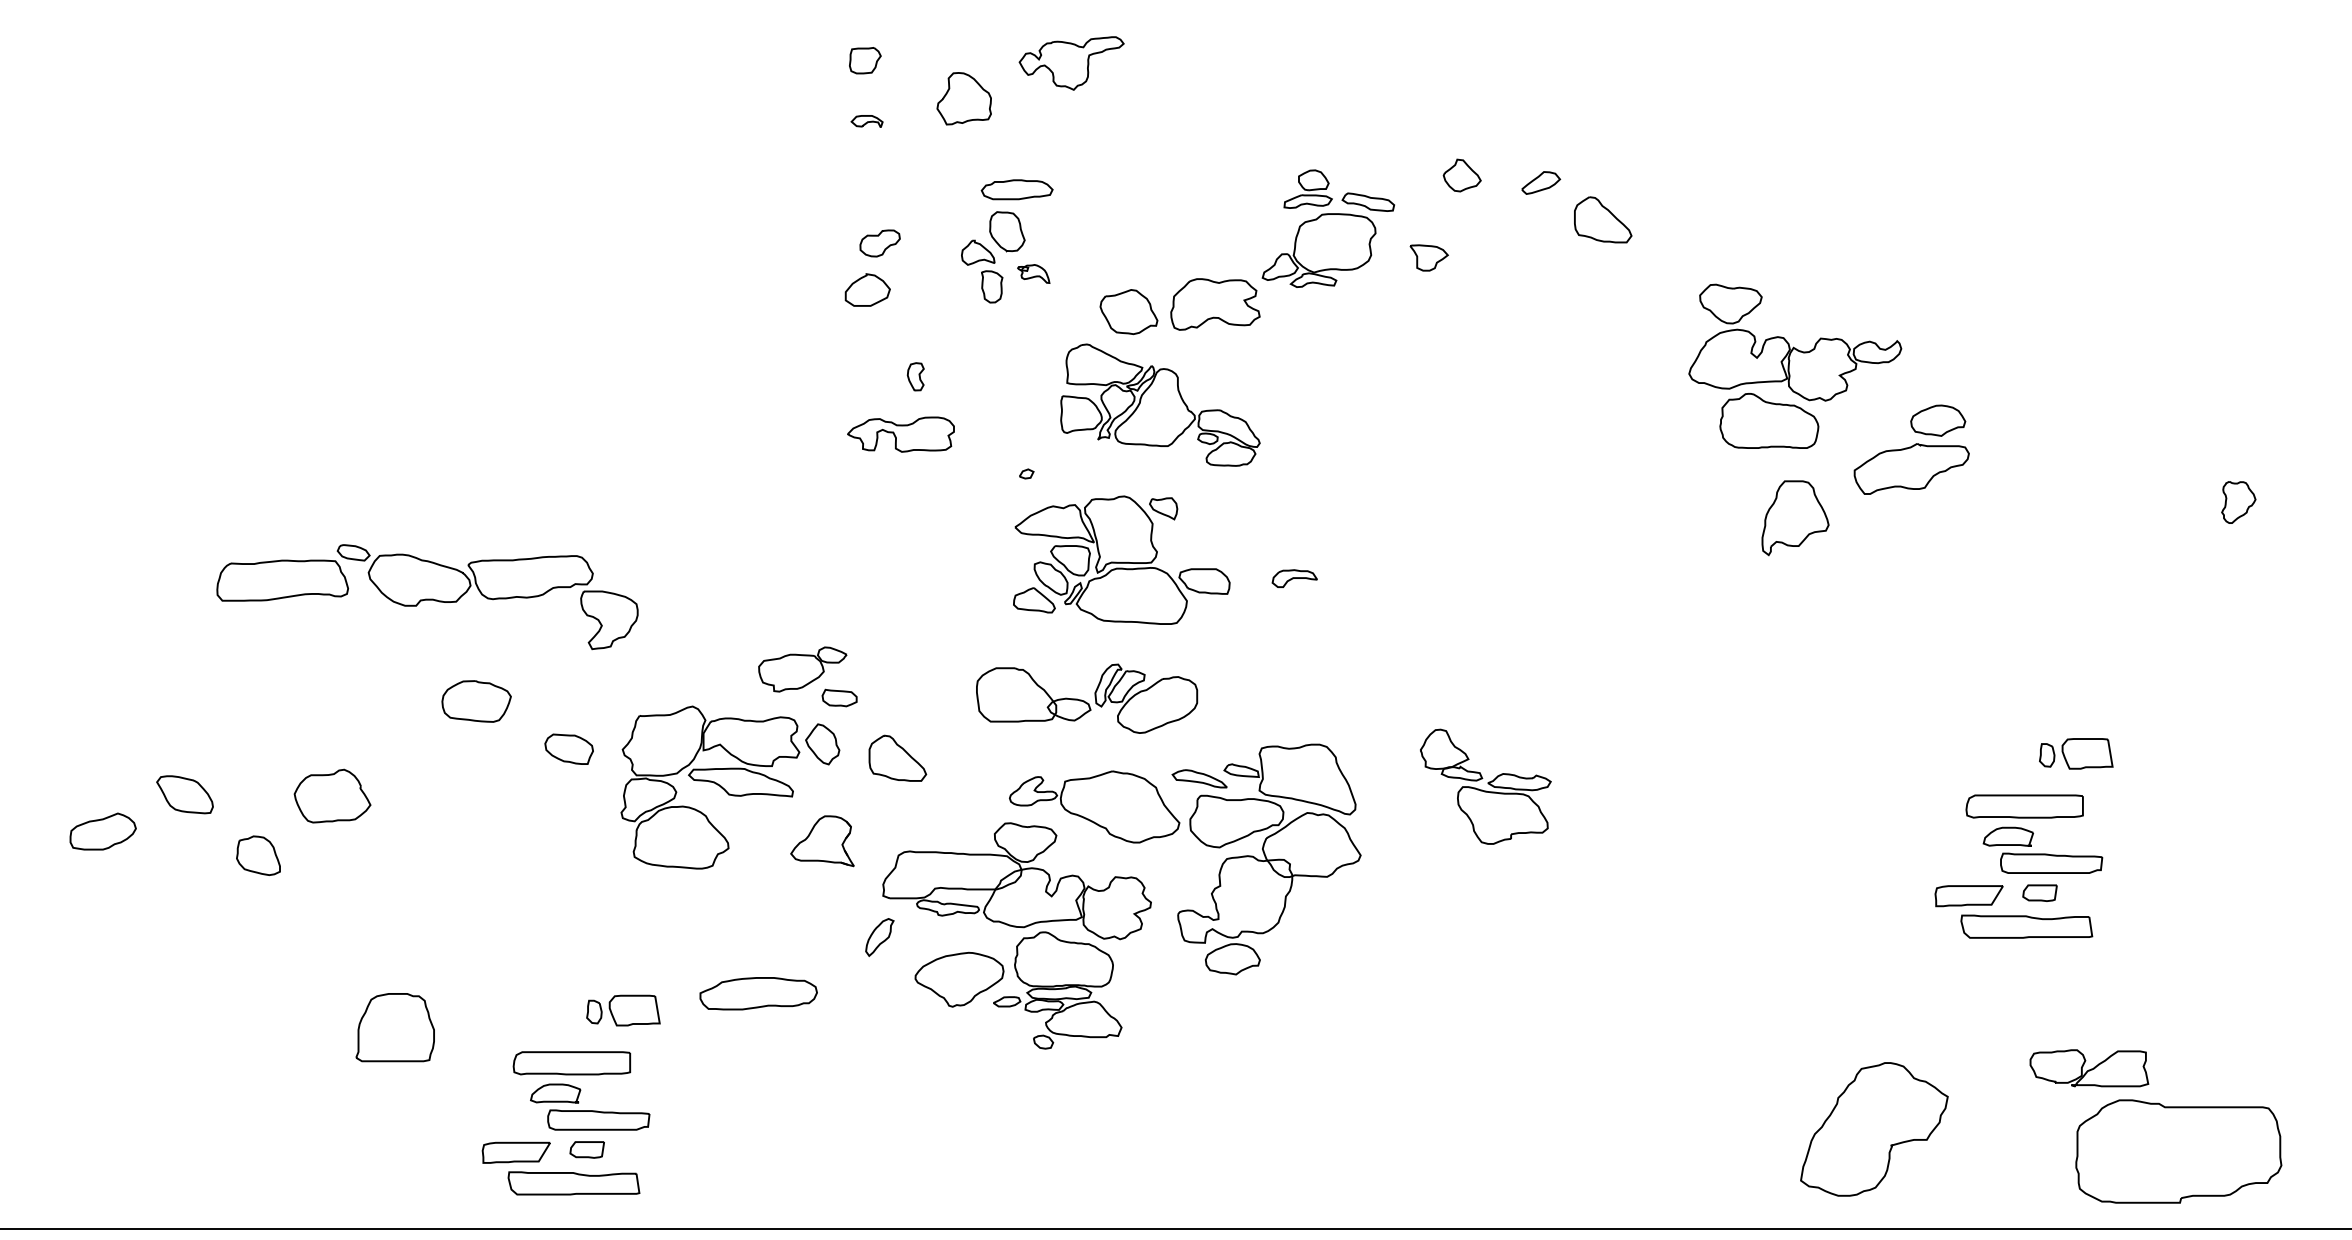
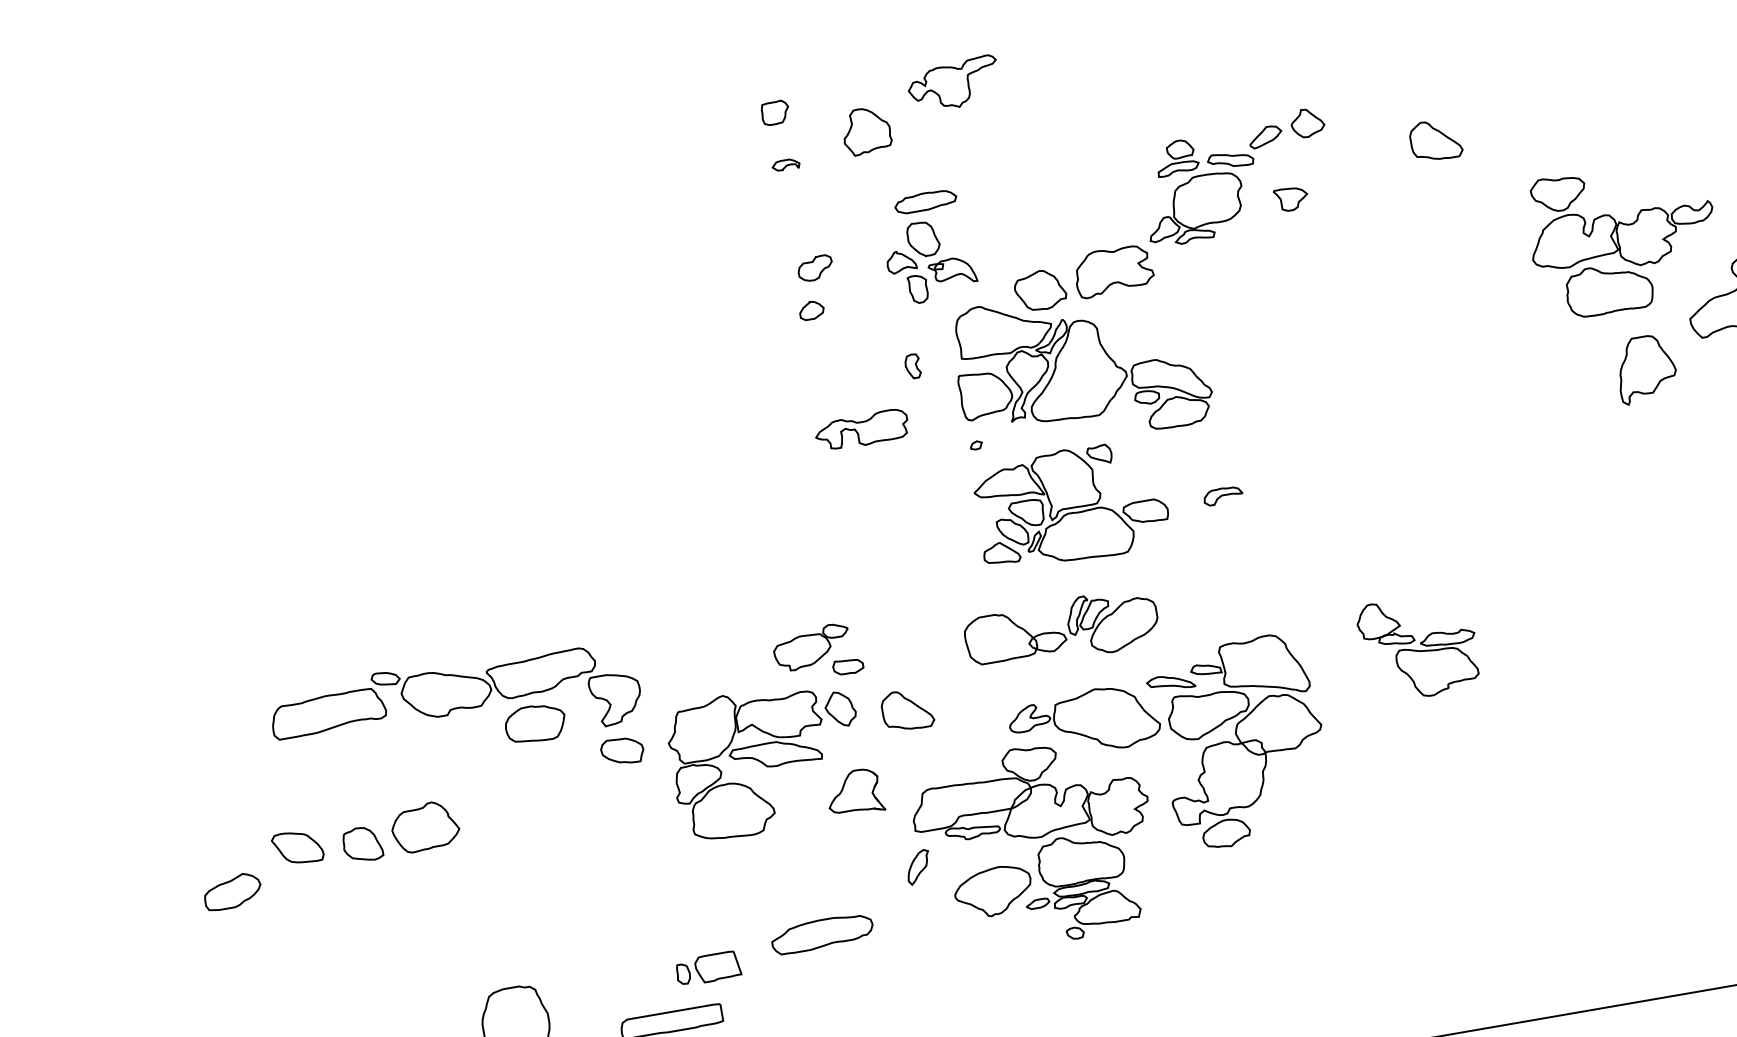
part: (1541, 182) -> (1265, 136), moved
part: (1033, 273) -> (952, 271), size x1.67
part: (867, 289) -> (811, 309), size x0.62
part: (915, 376) -> (912, 366), moved
part: (1160, 404) -> (1081, 365), size x1.43
part: (427, 597) -> (455, 706), moved
part: (258, 855) -> (362, 844), moved

